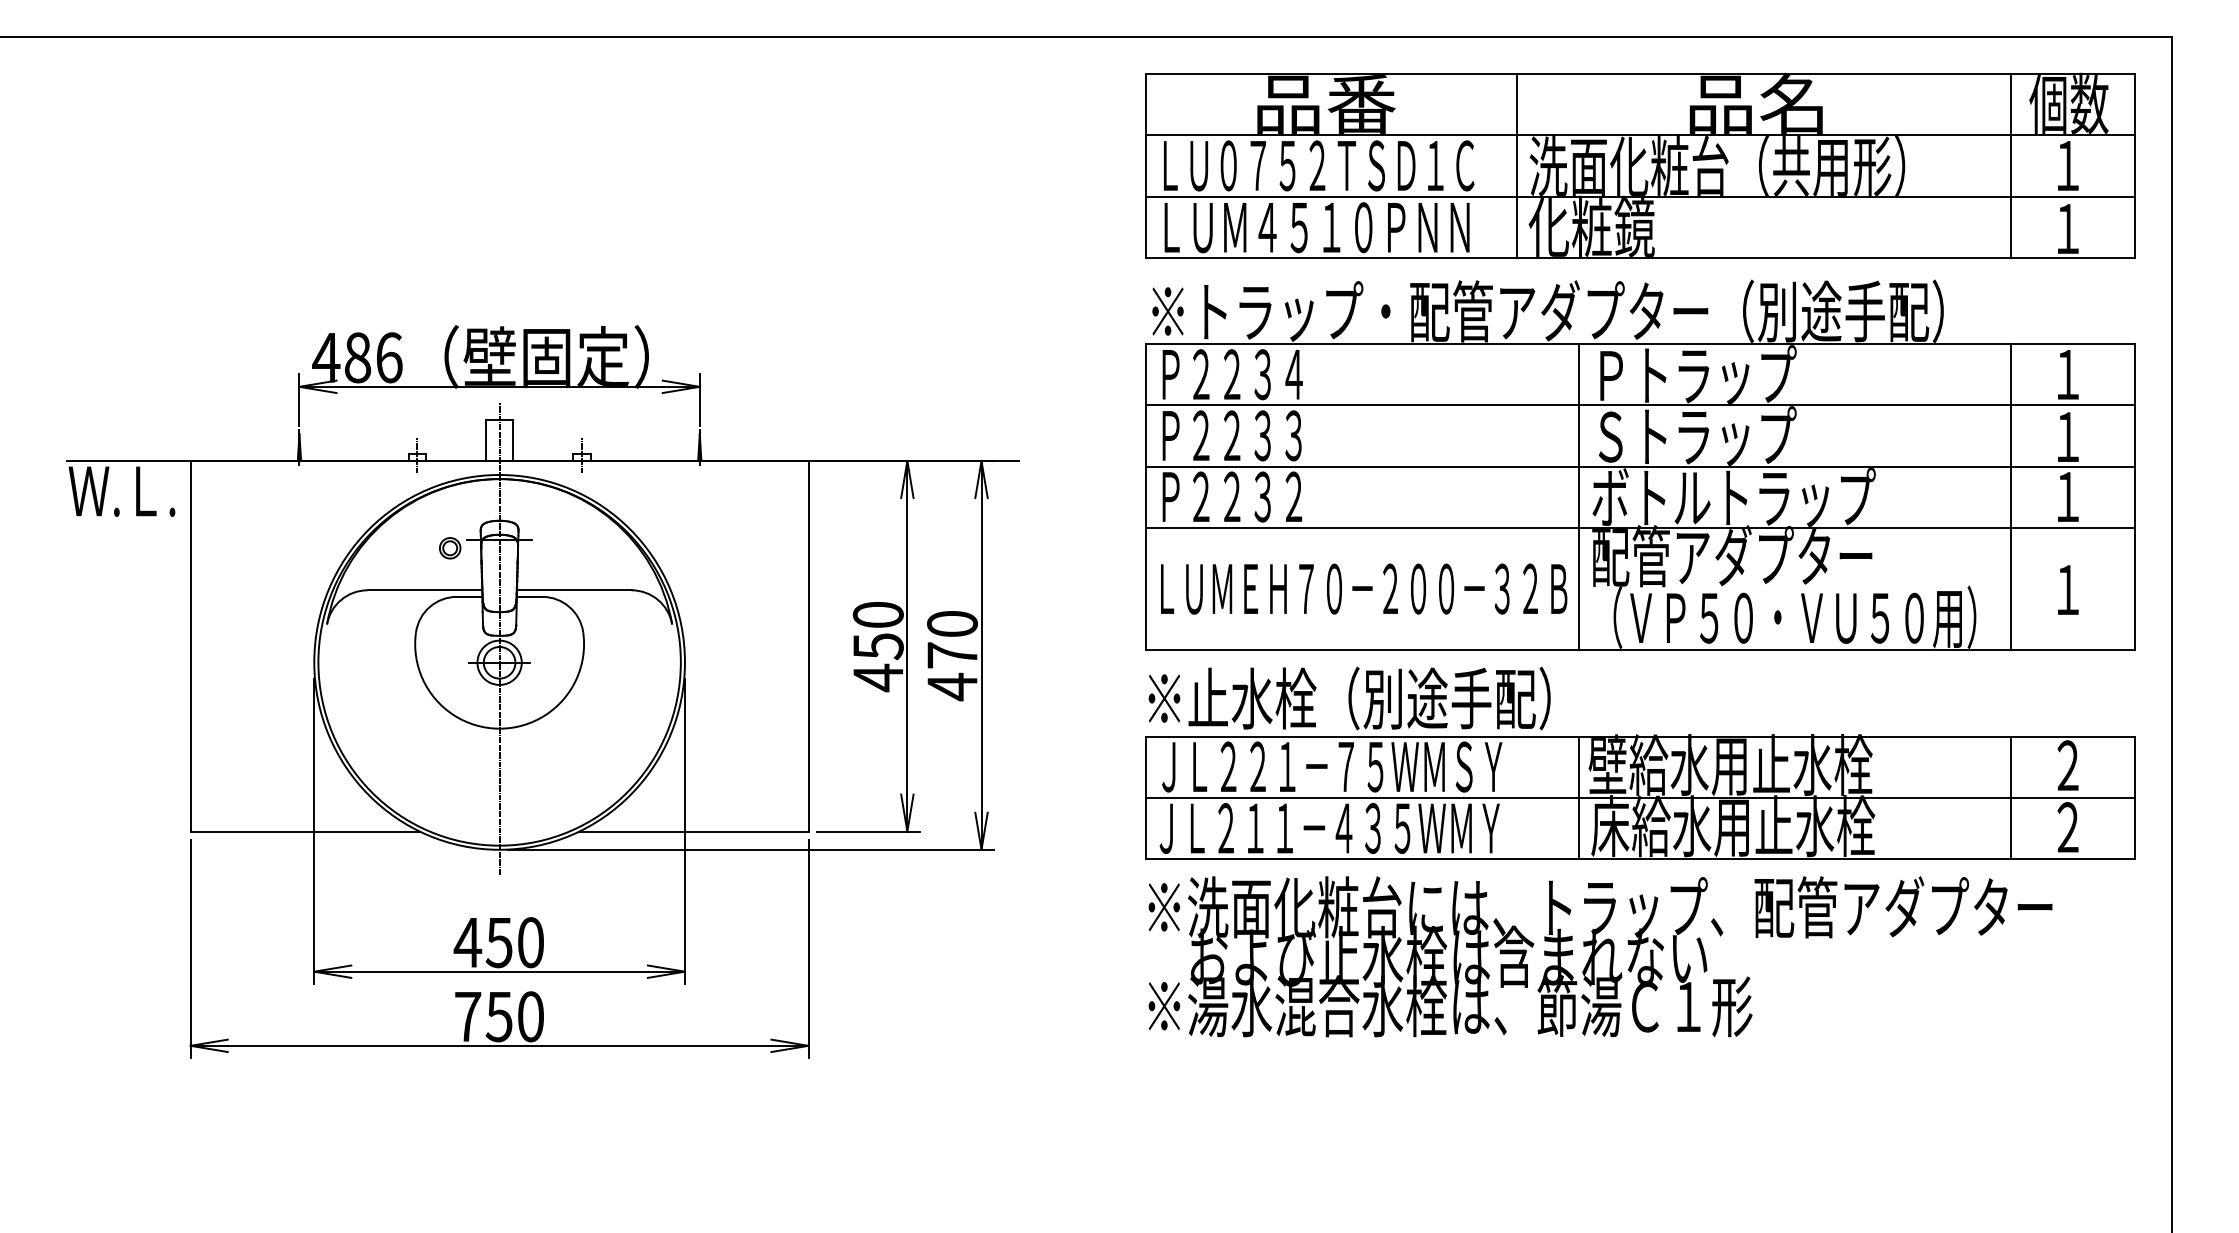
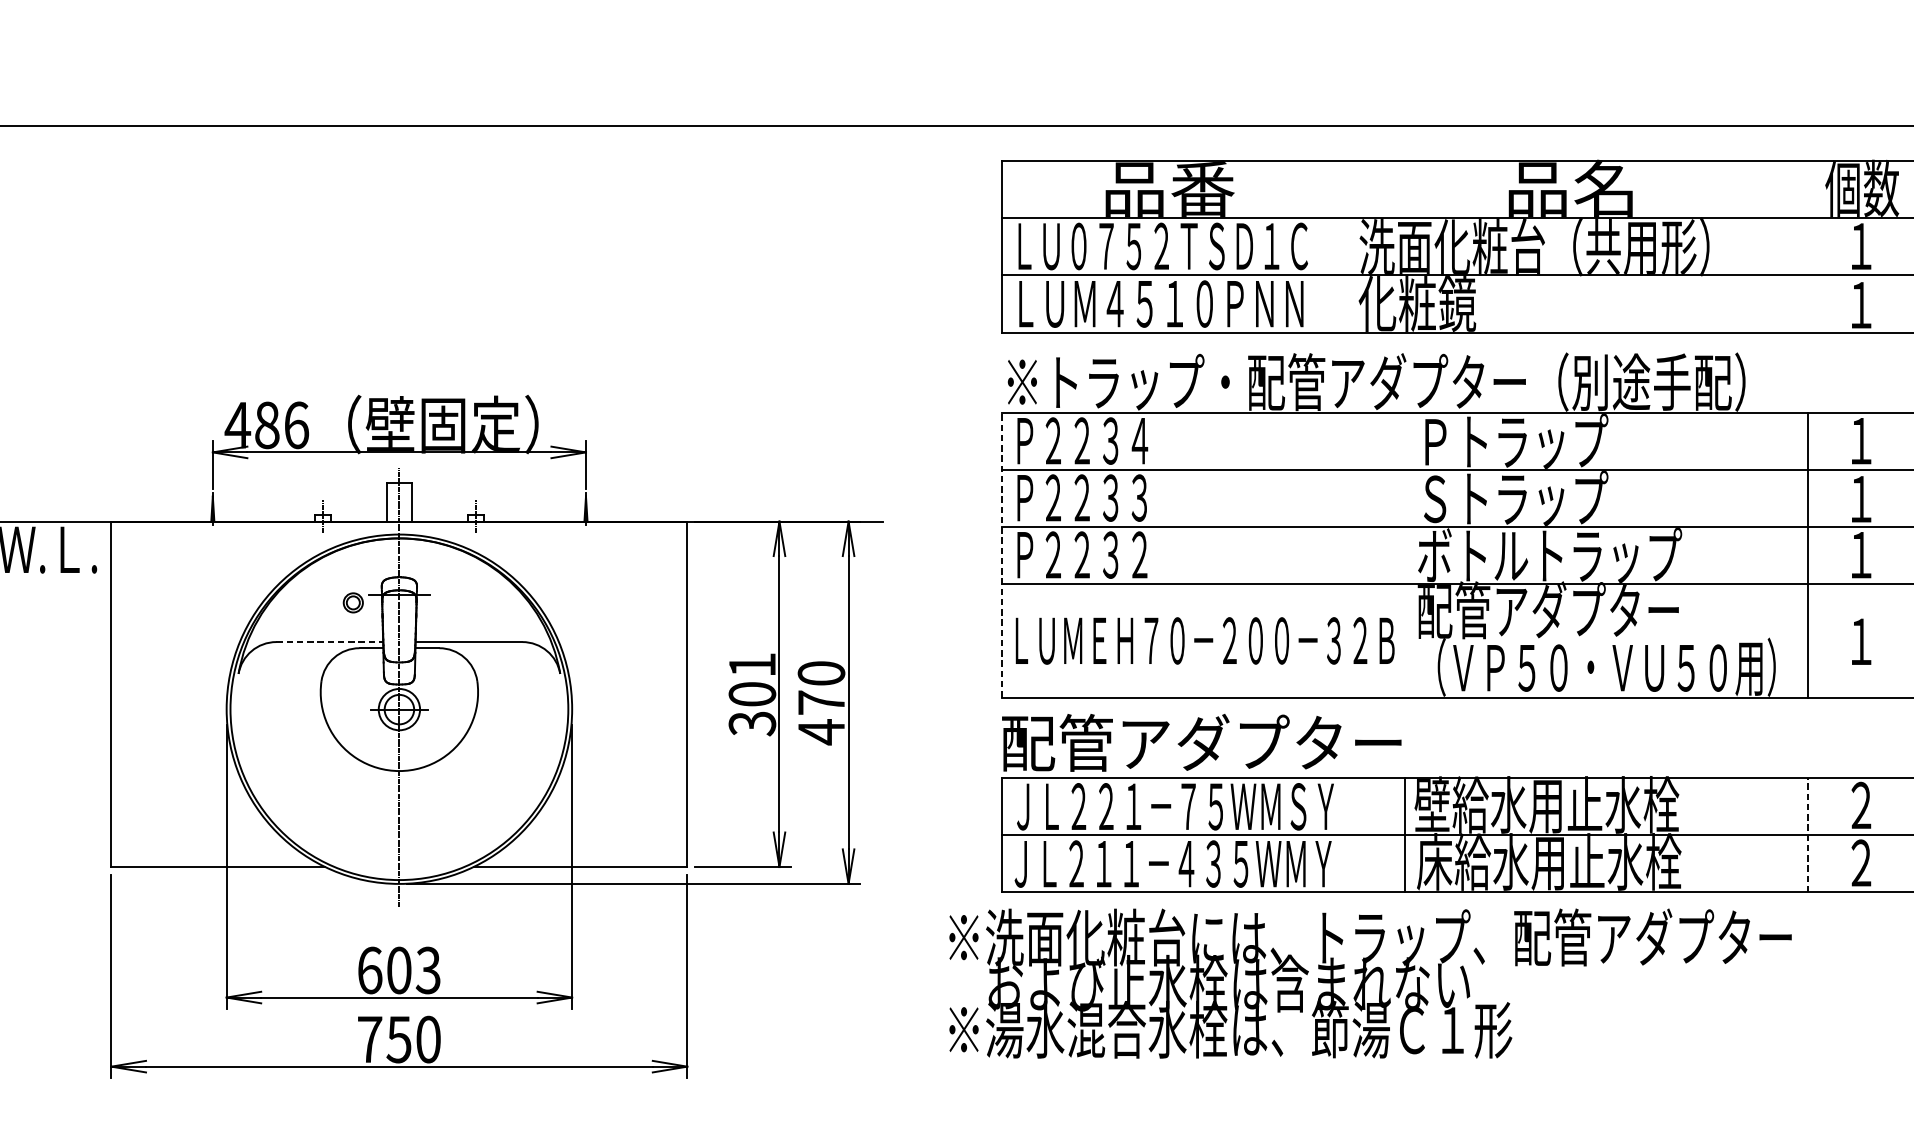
line: (1516, 166) -> (1347, 247), removed
line: (2011, 166) -> (1808, 247), removed
line: (1146, 497) -> (1002, 555), solid -> dashed
line: (1578, 497) -> (1405, 555), removed
line: (425, 590) -> (330, 642), solid -> dashed
text: (877, 647) -> (751, 695), 450 -> 301
text: (1360, 698) -> (1201, 742), ※止水栓（別途手配） -> 配管アダプター
line: (2011, 797) -> (1808, 835), solid -> dashed
text: (498, 942) -> (398, 970), 450 -> 603
text: (1600, 956) -> (1370, 983), moved

